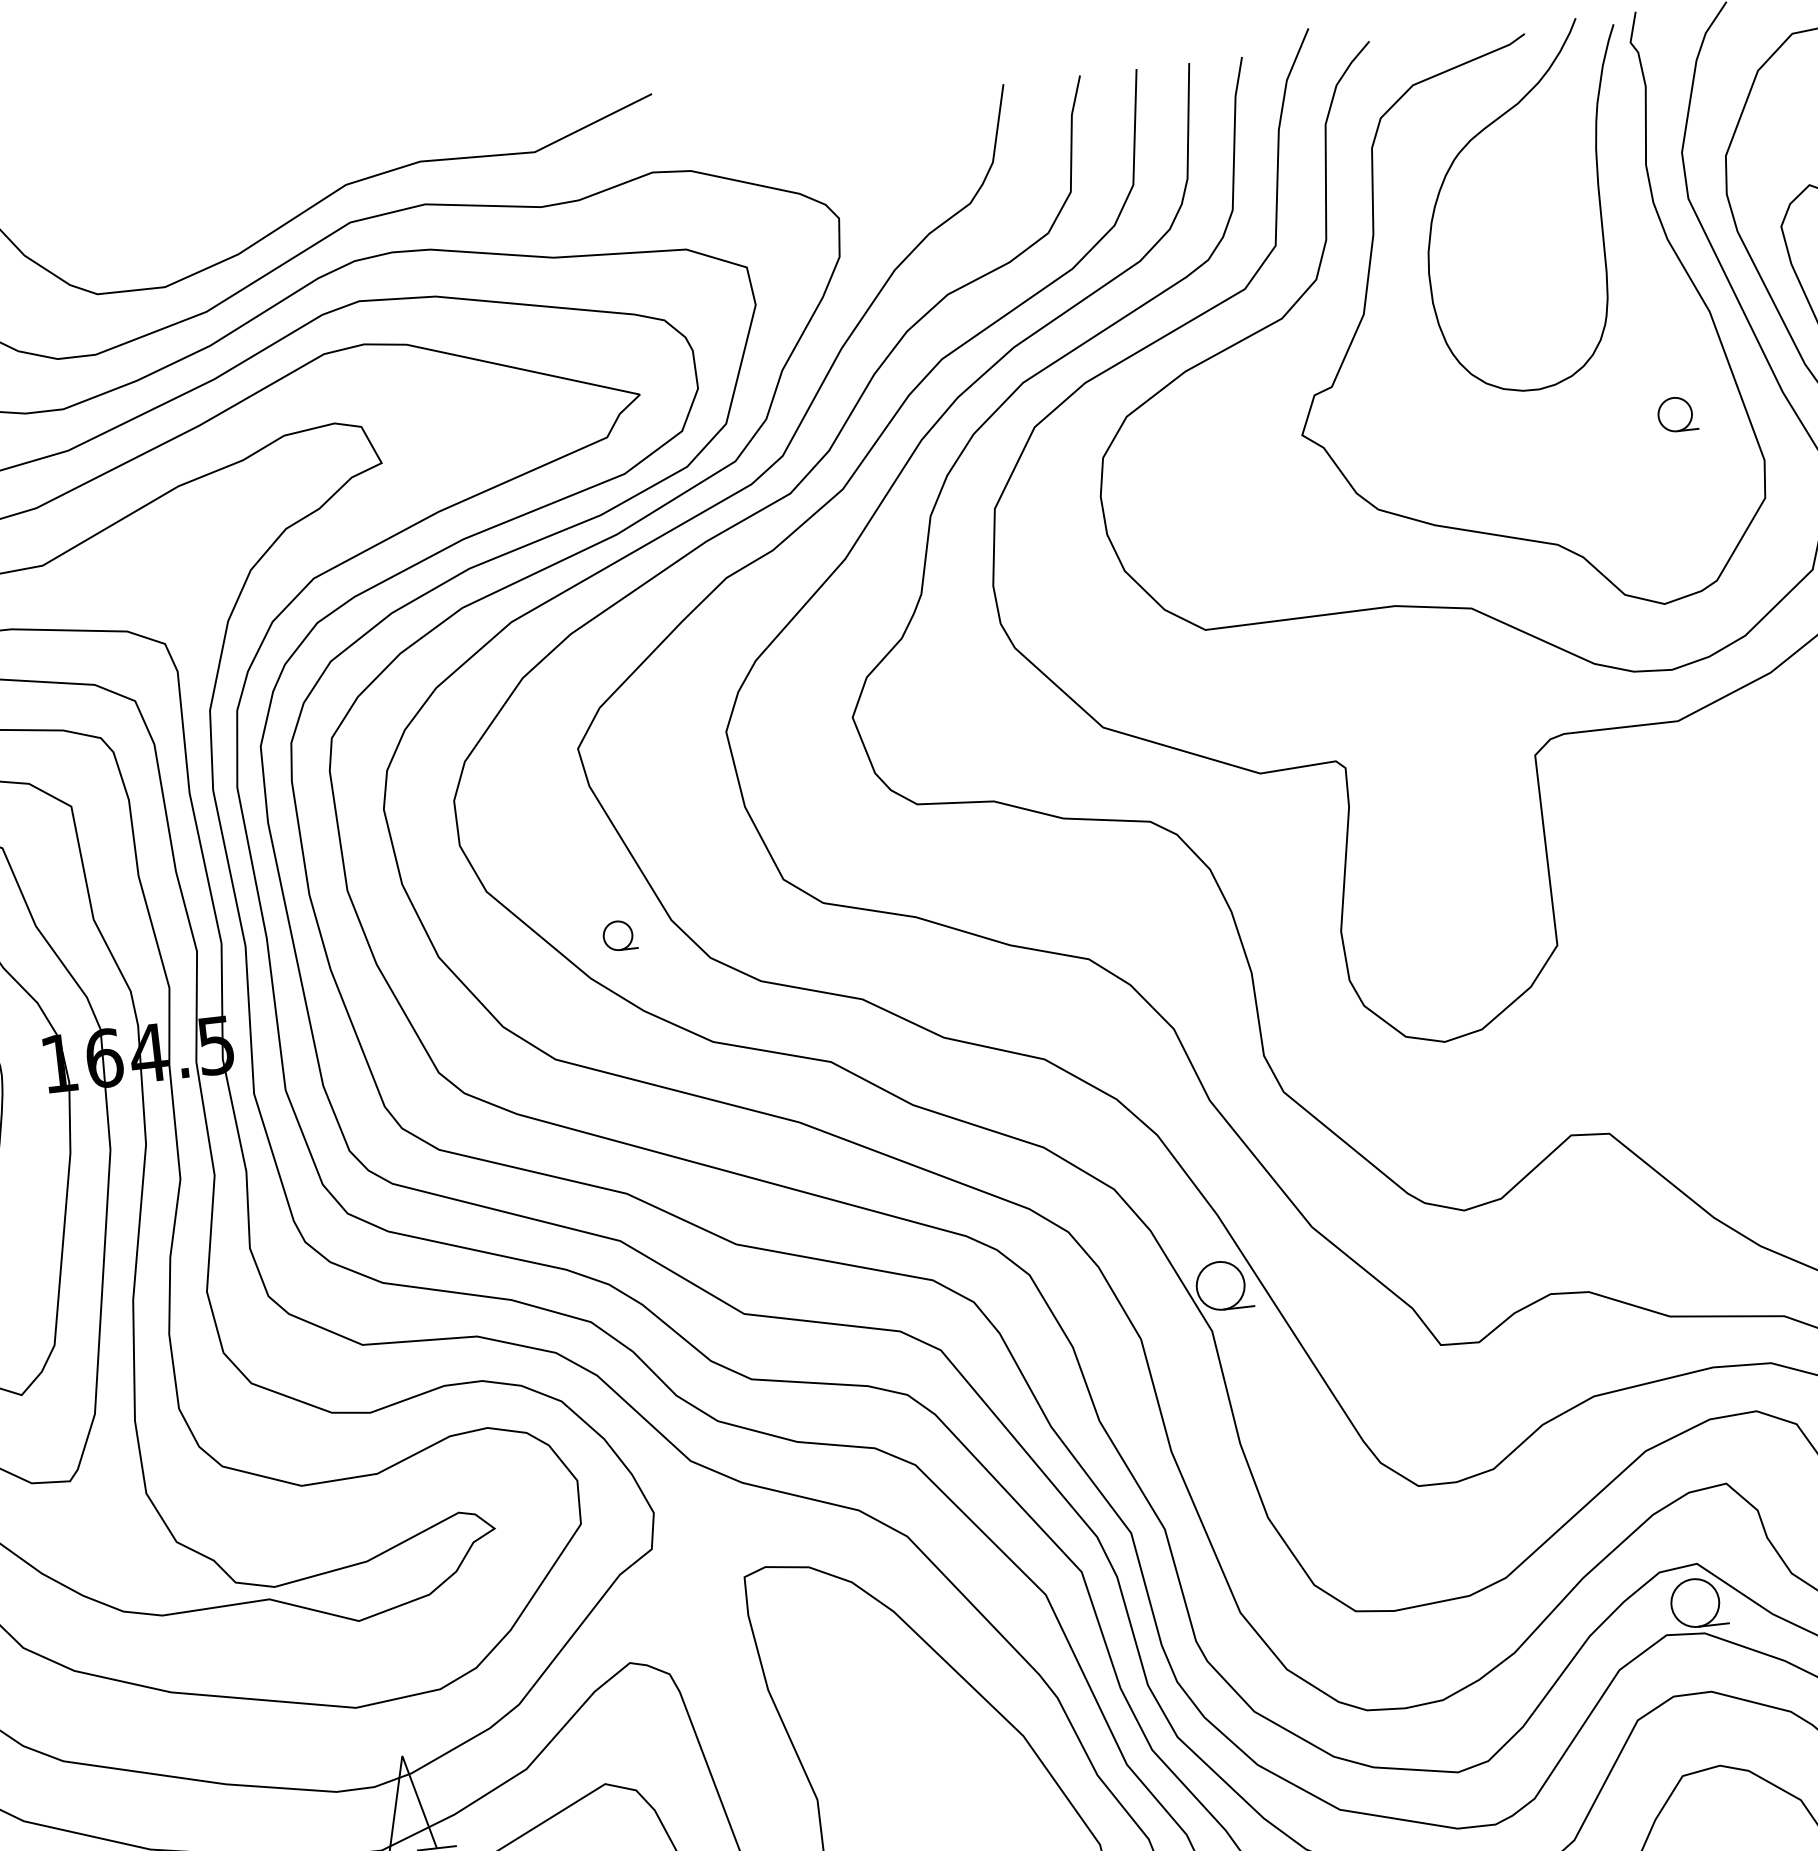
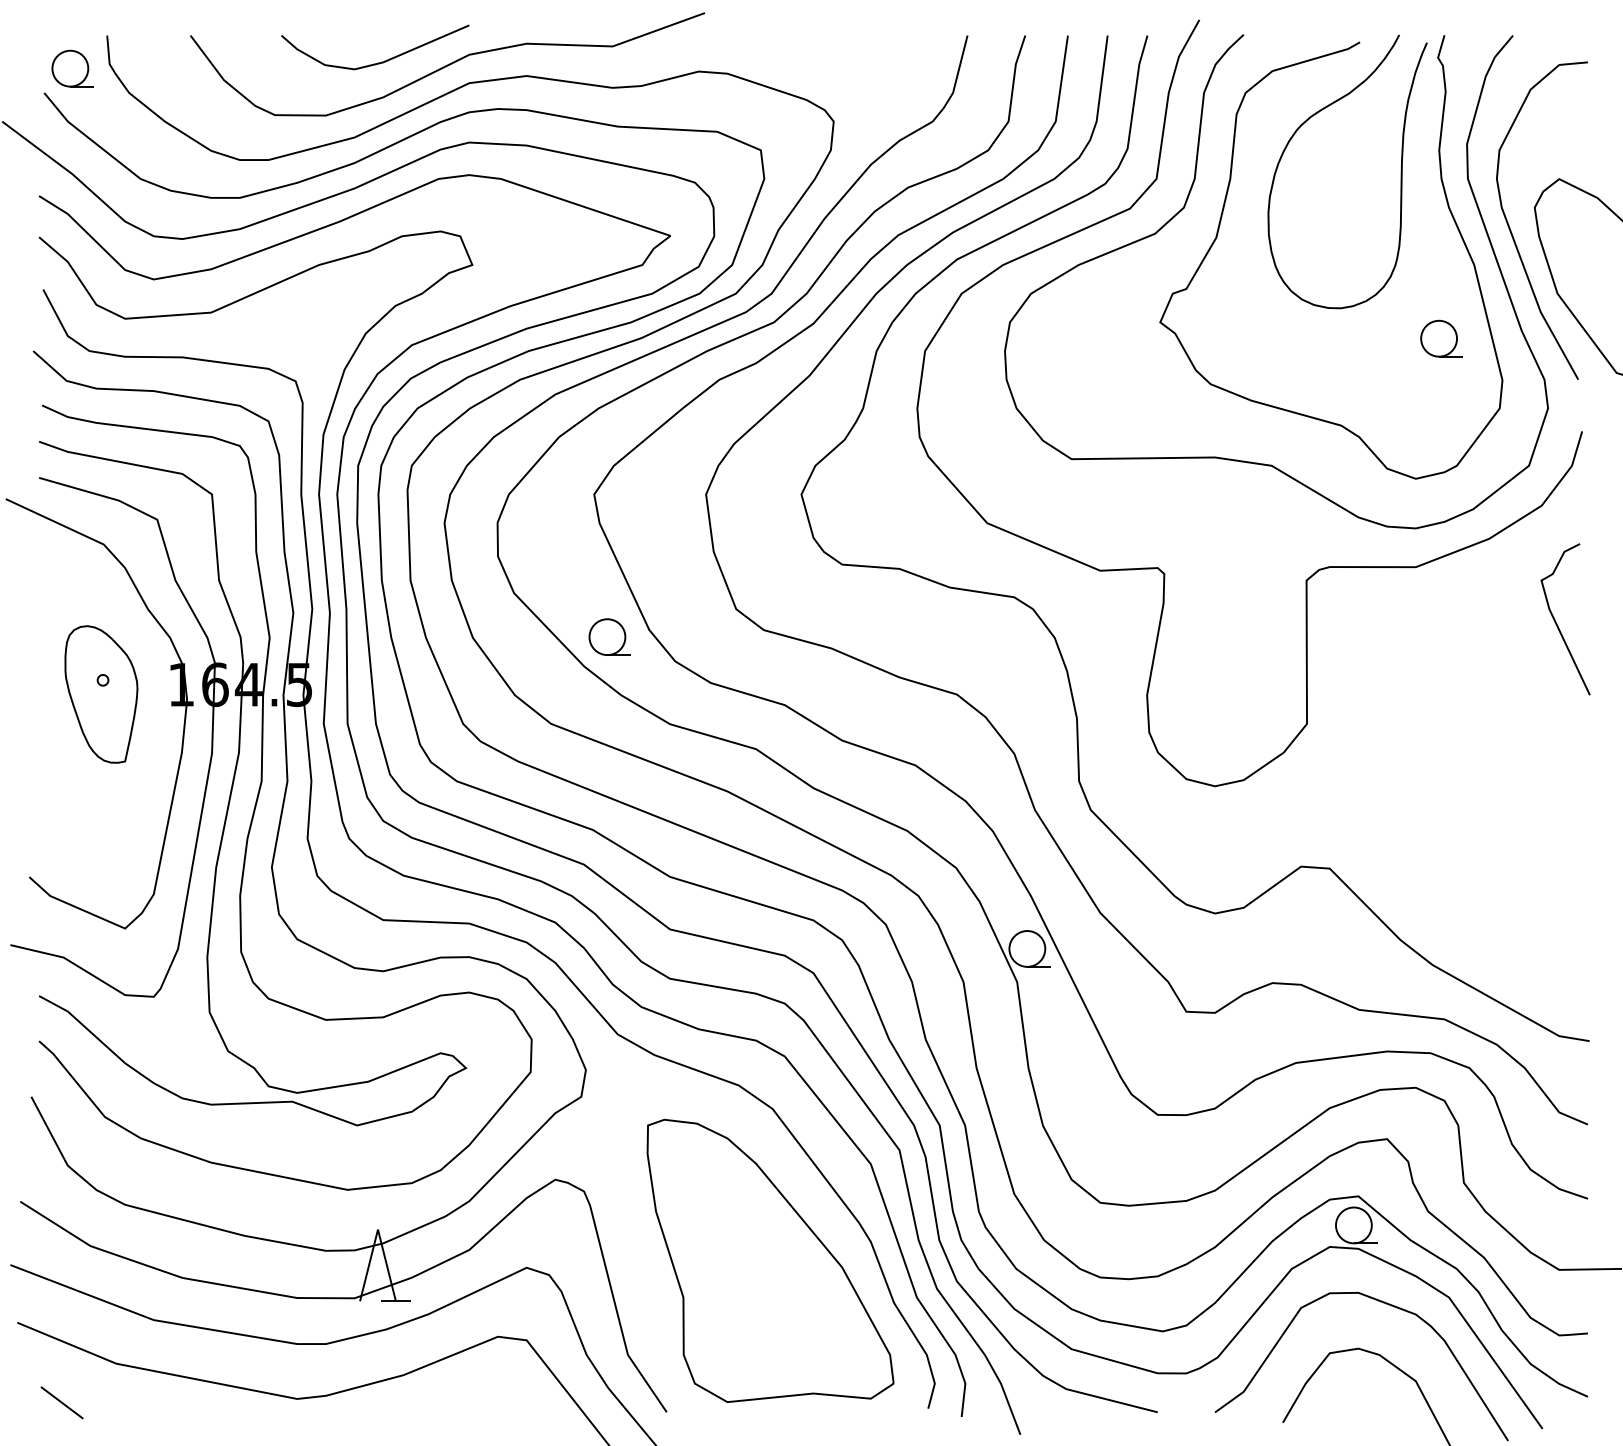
curve: (225, 209) -> (377, 62), added
part: (1677, 414) -> (1441, 338), size x1.43
part: (619, 934) -> (609, 636), size x1.67

